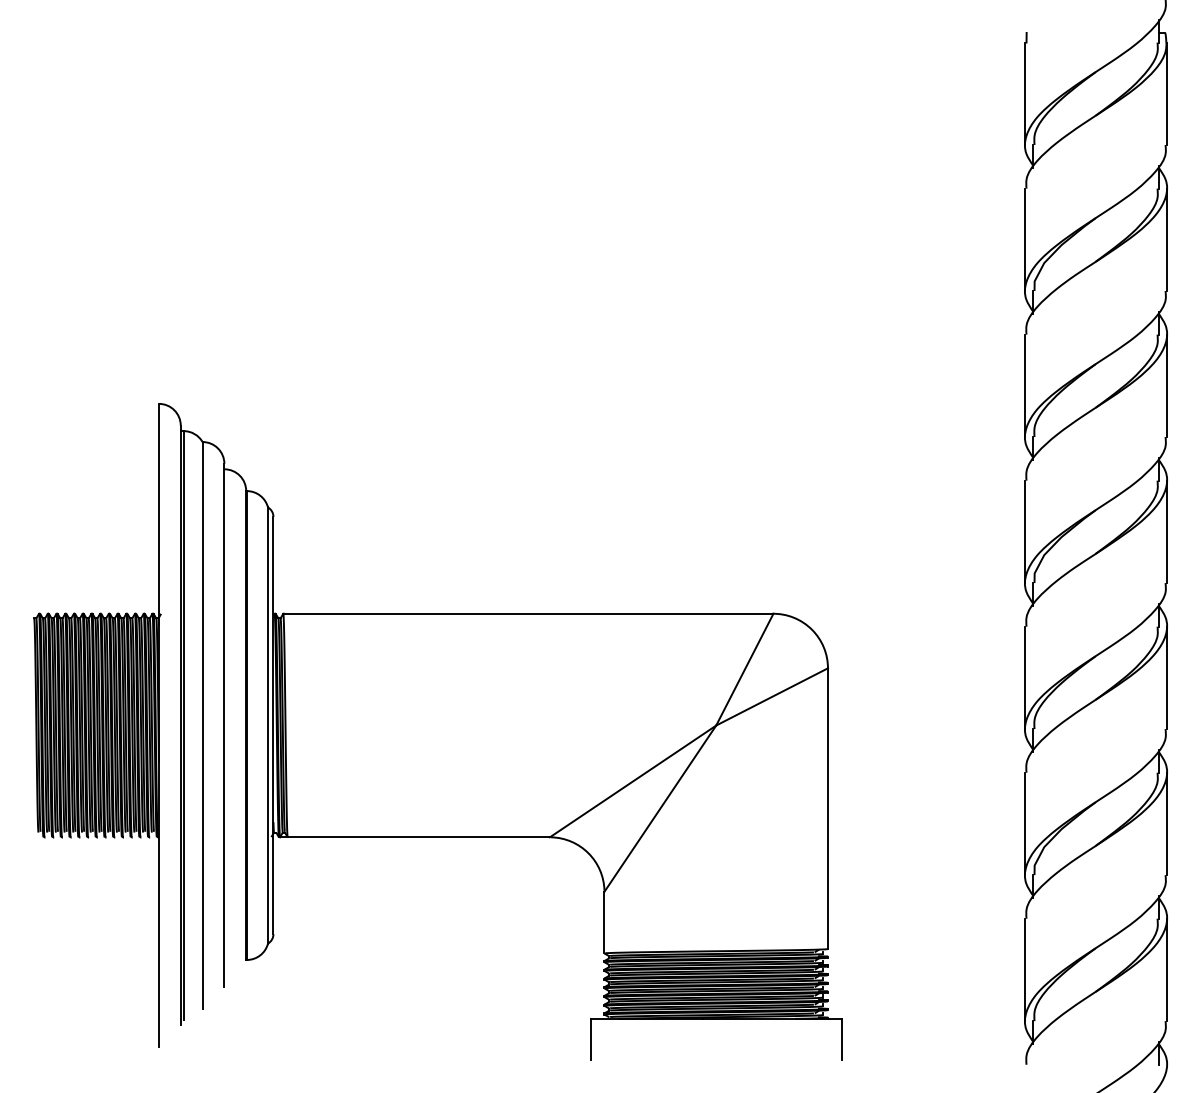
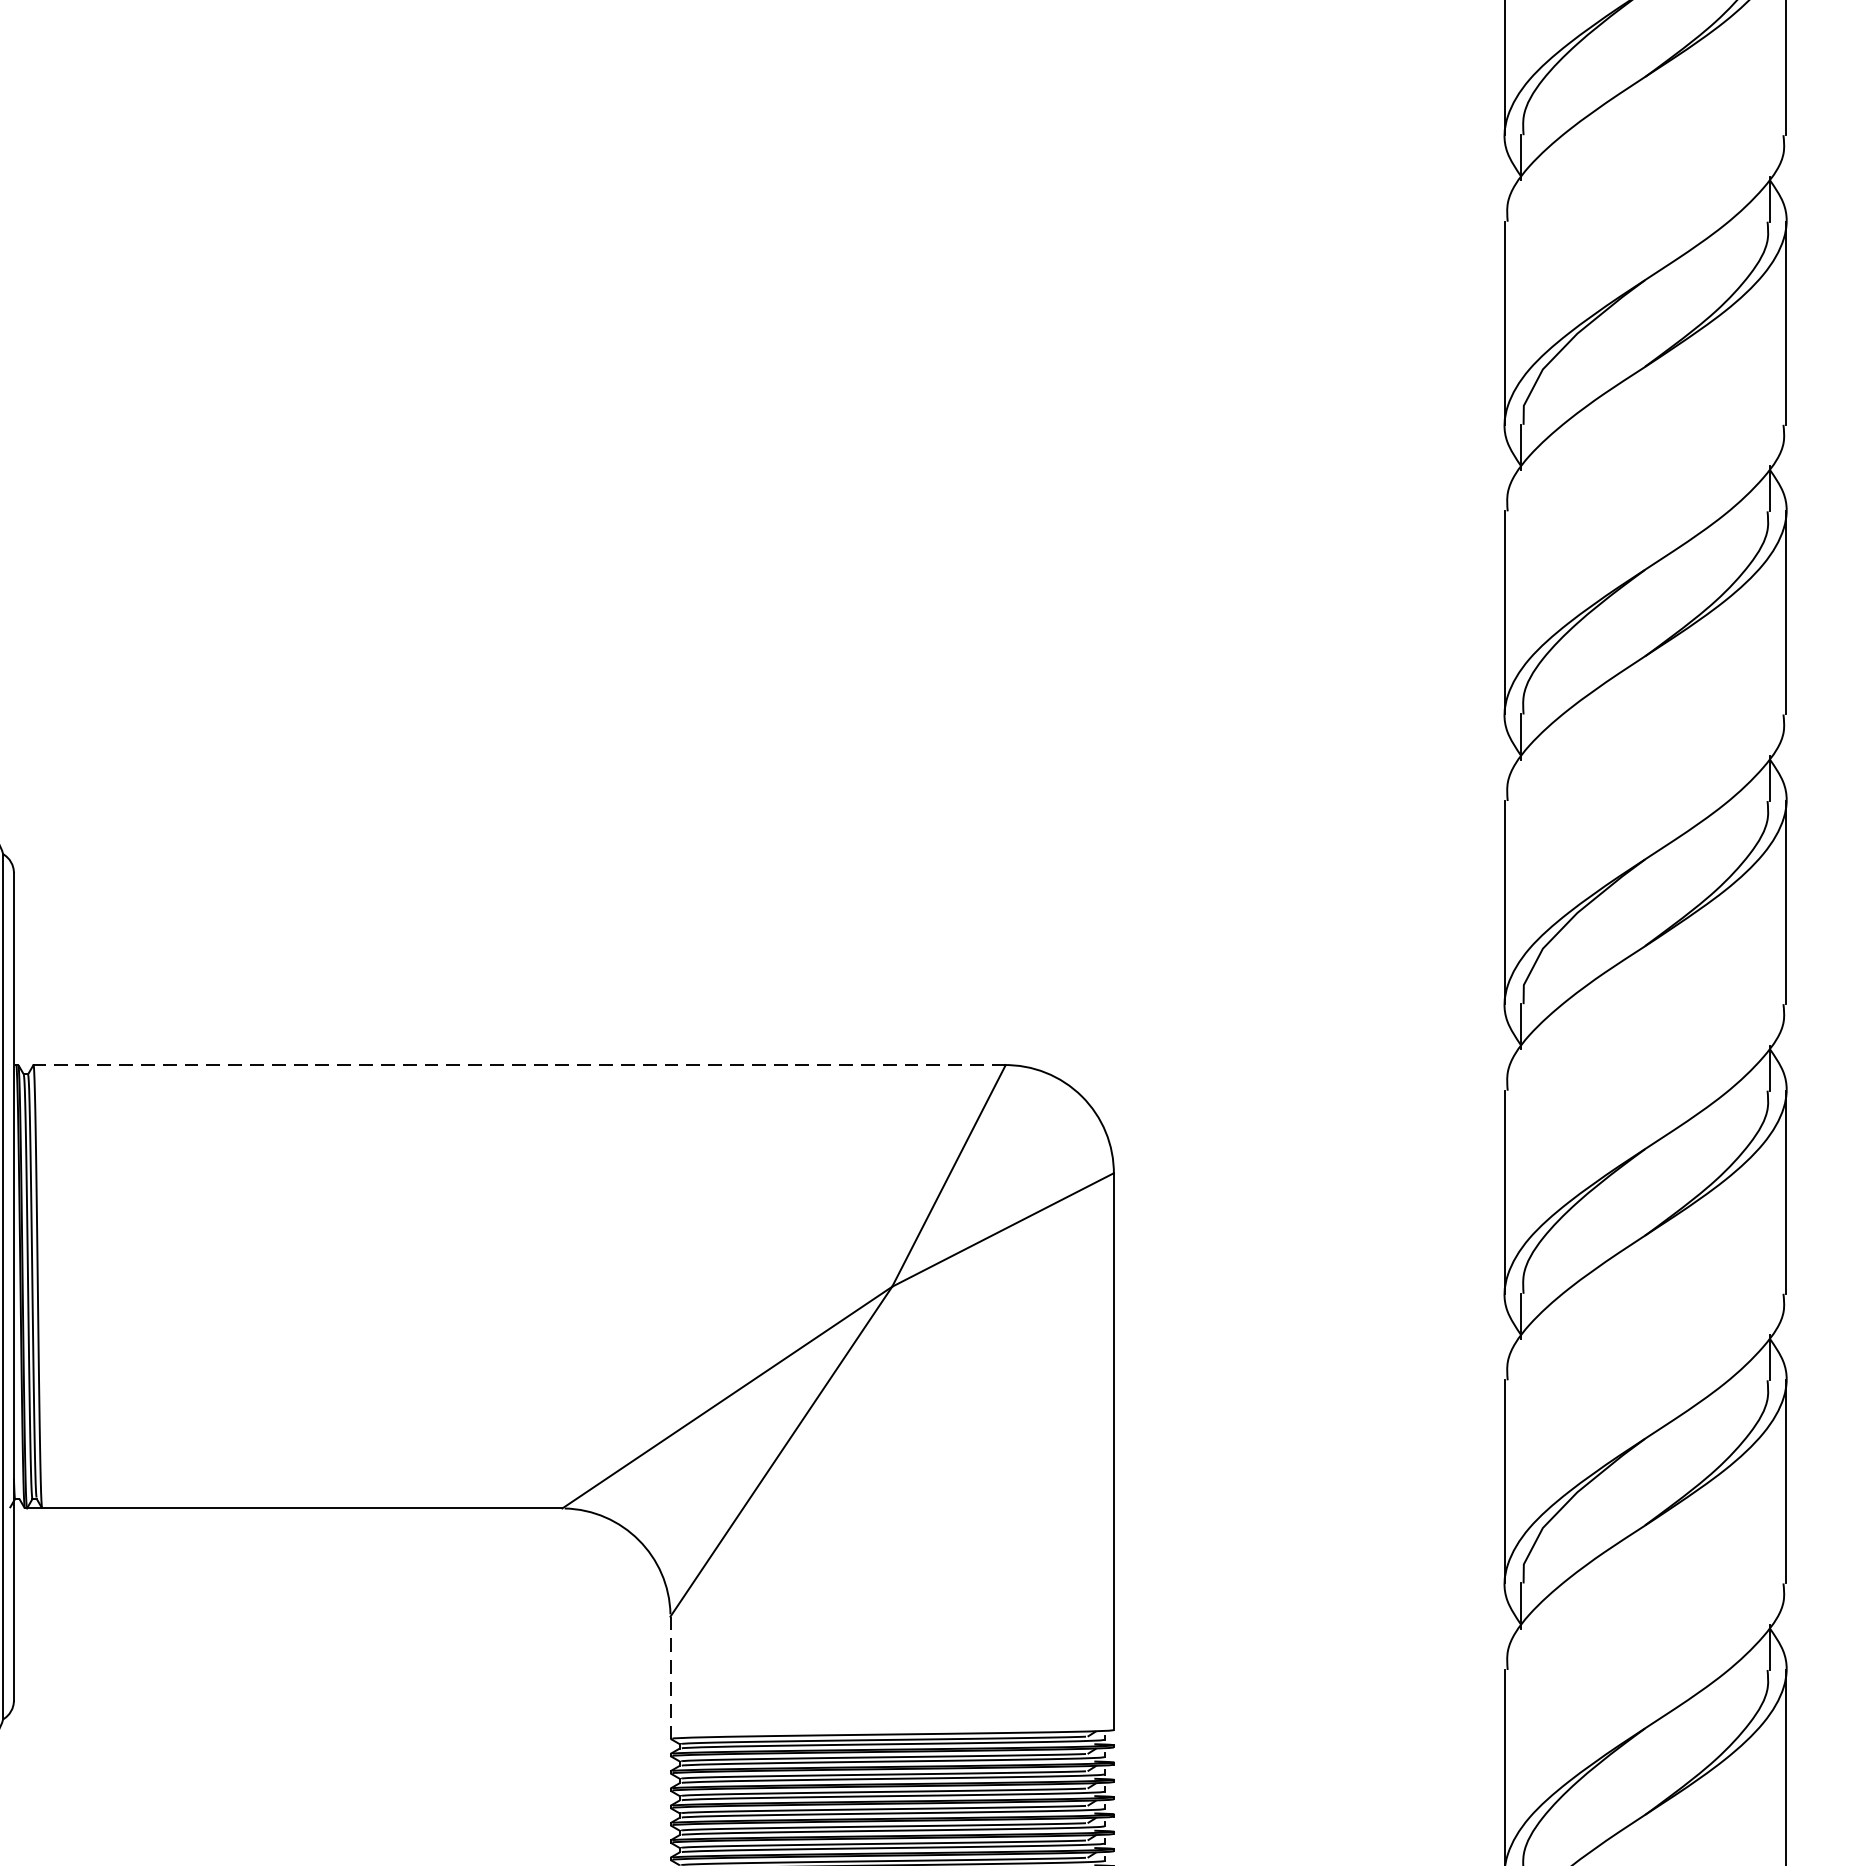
line: (527, 613) -> (517, 1064), solid -> dashed
line: (604, 922) -> (670, 1677), solid -> dashed

